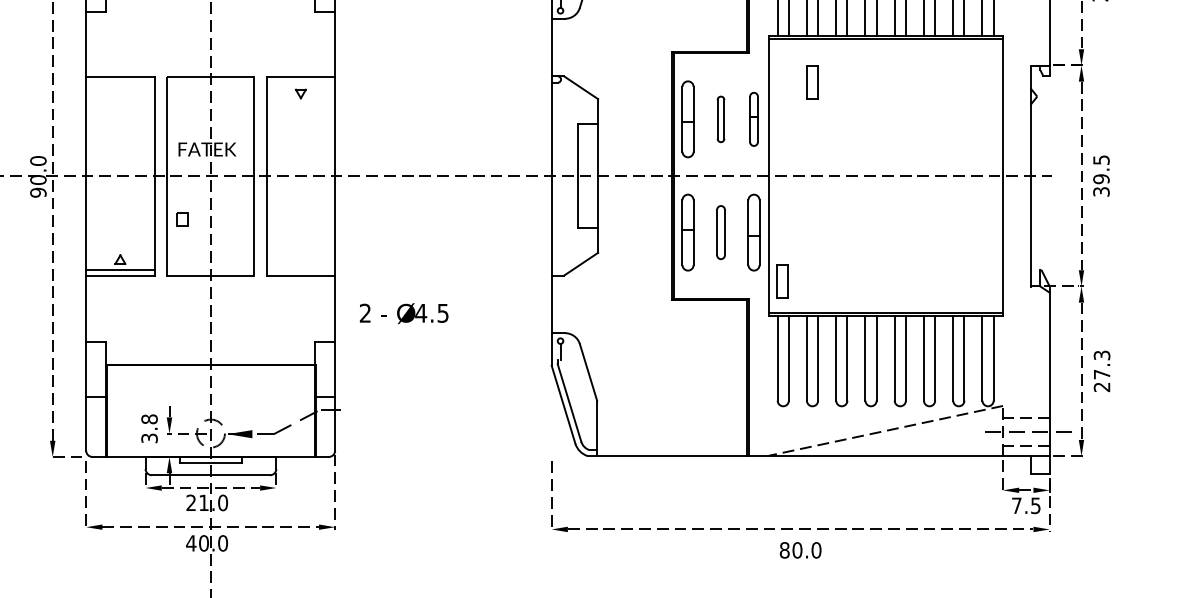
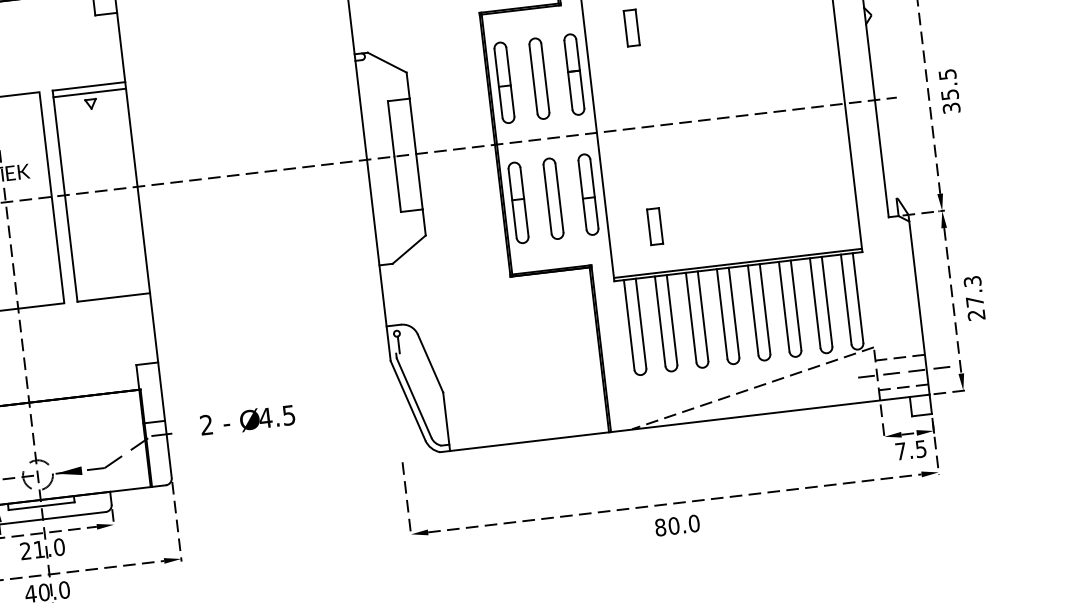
line: (300, 83) -> (89, 93), added
part: (720, 119) -> (538, 78), size x1.67
part: (753, 119) -> (573, 74), size x1.43
text: (1101, 179) -> (950, 95), 39.5 -> 35.5
part: (720, 232) -> (552, 198), size x1.43
part: (782, 281) -> (655, 226), moved
text: (403, 313) -> (247, 420), moved

